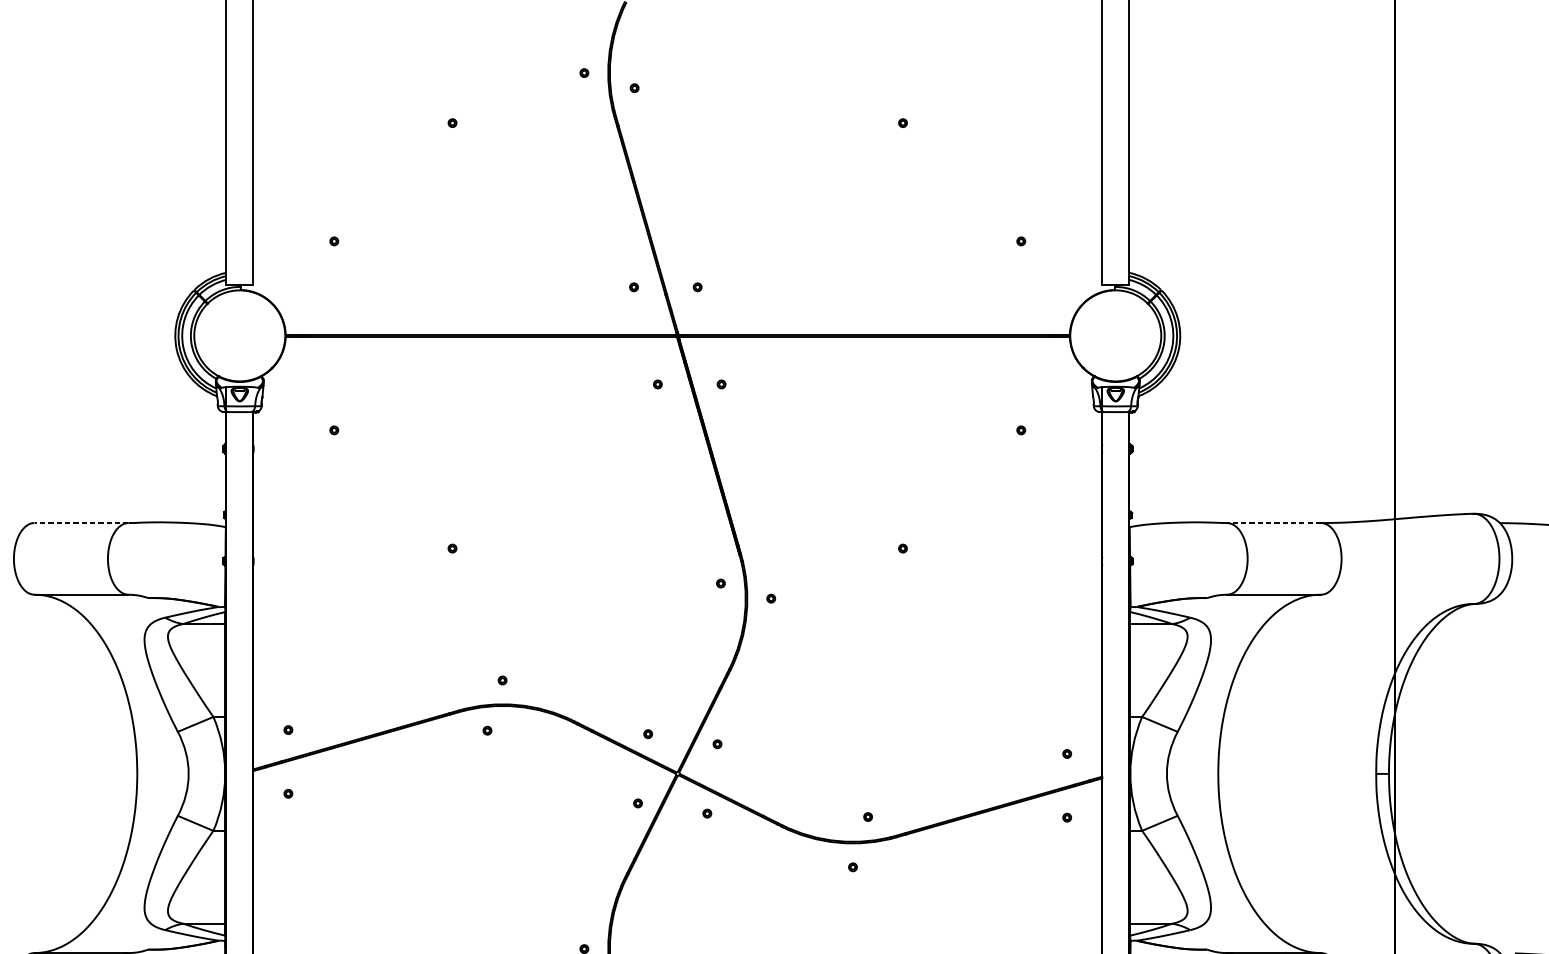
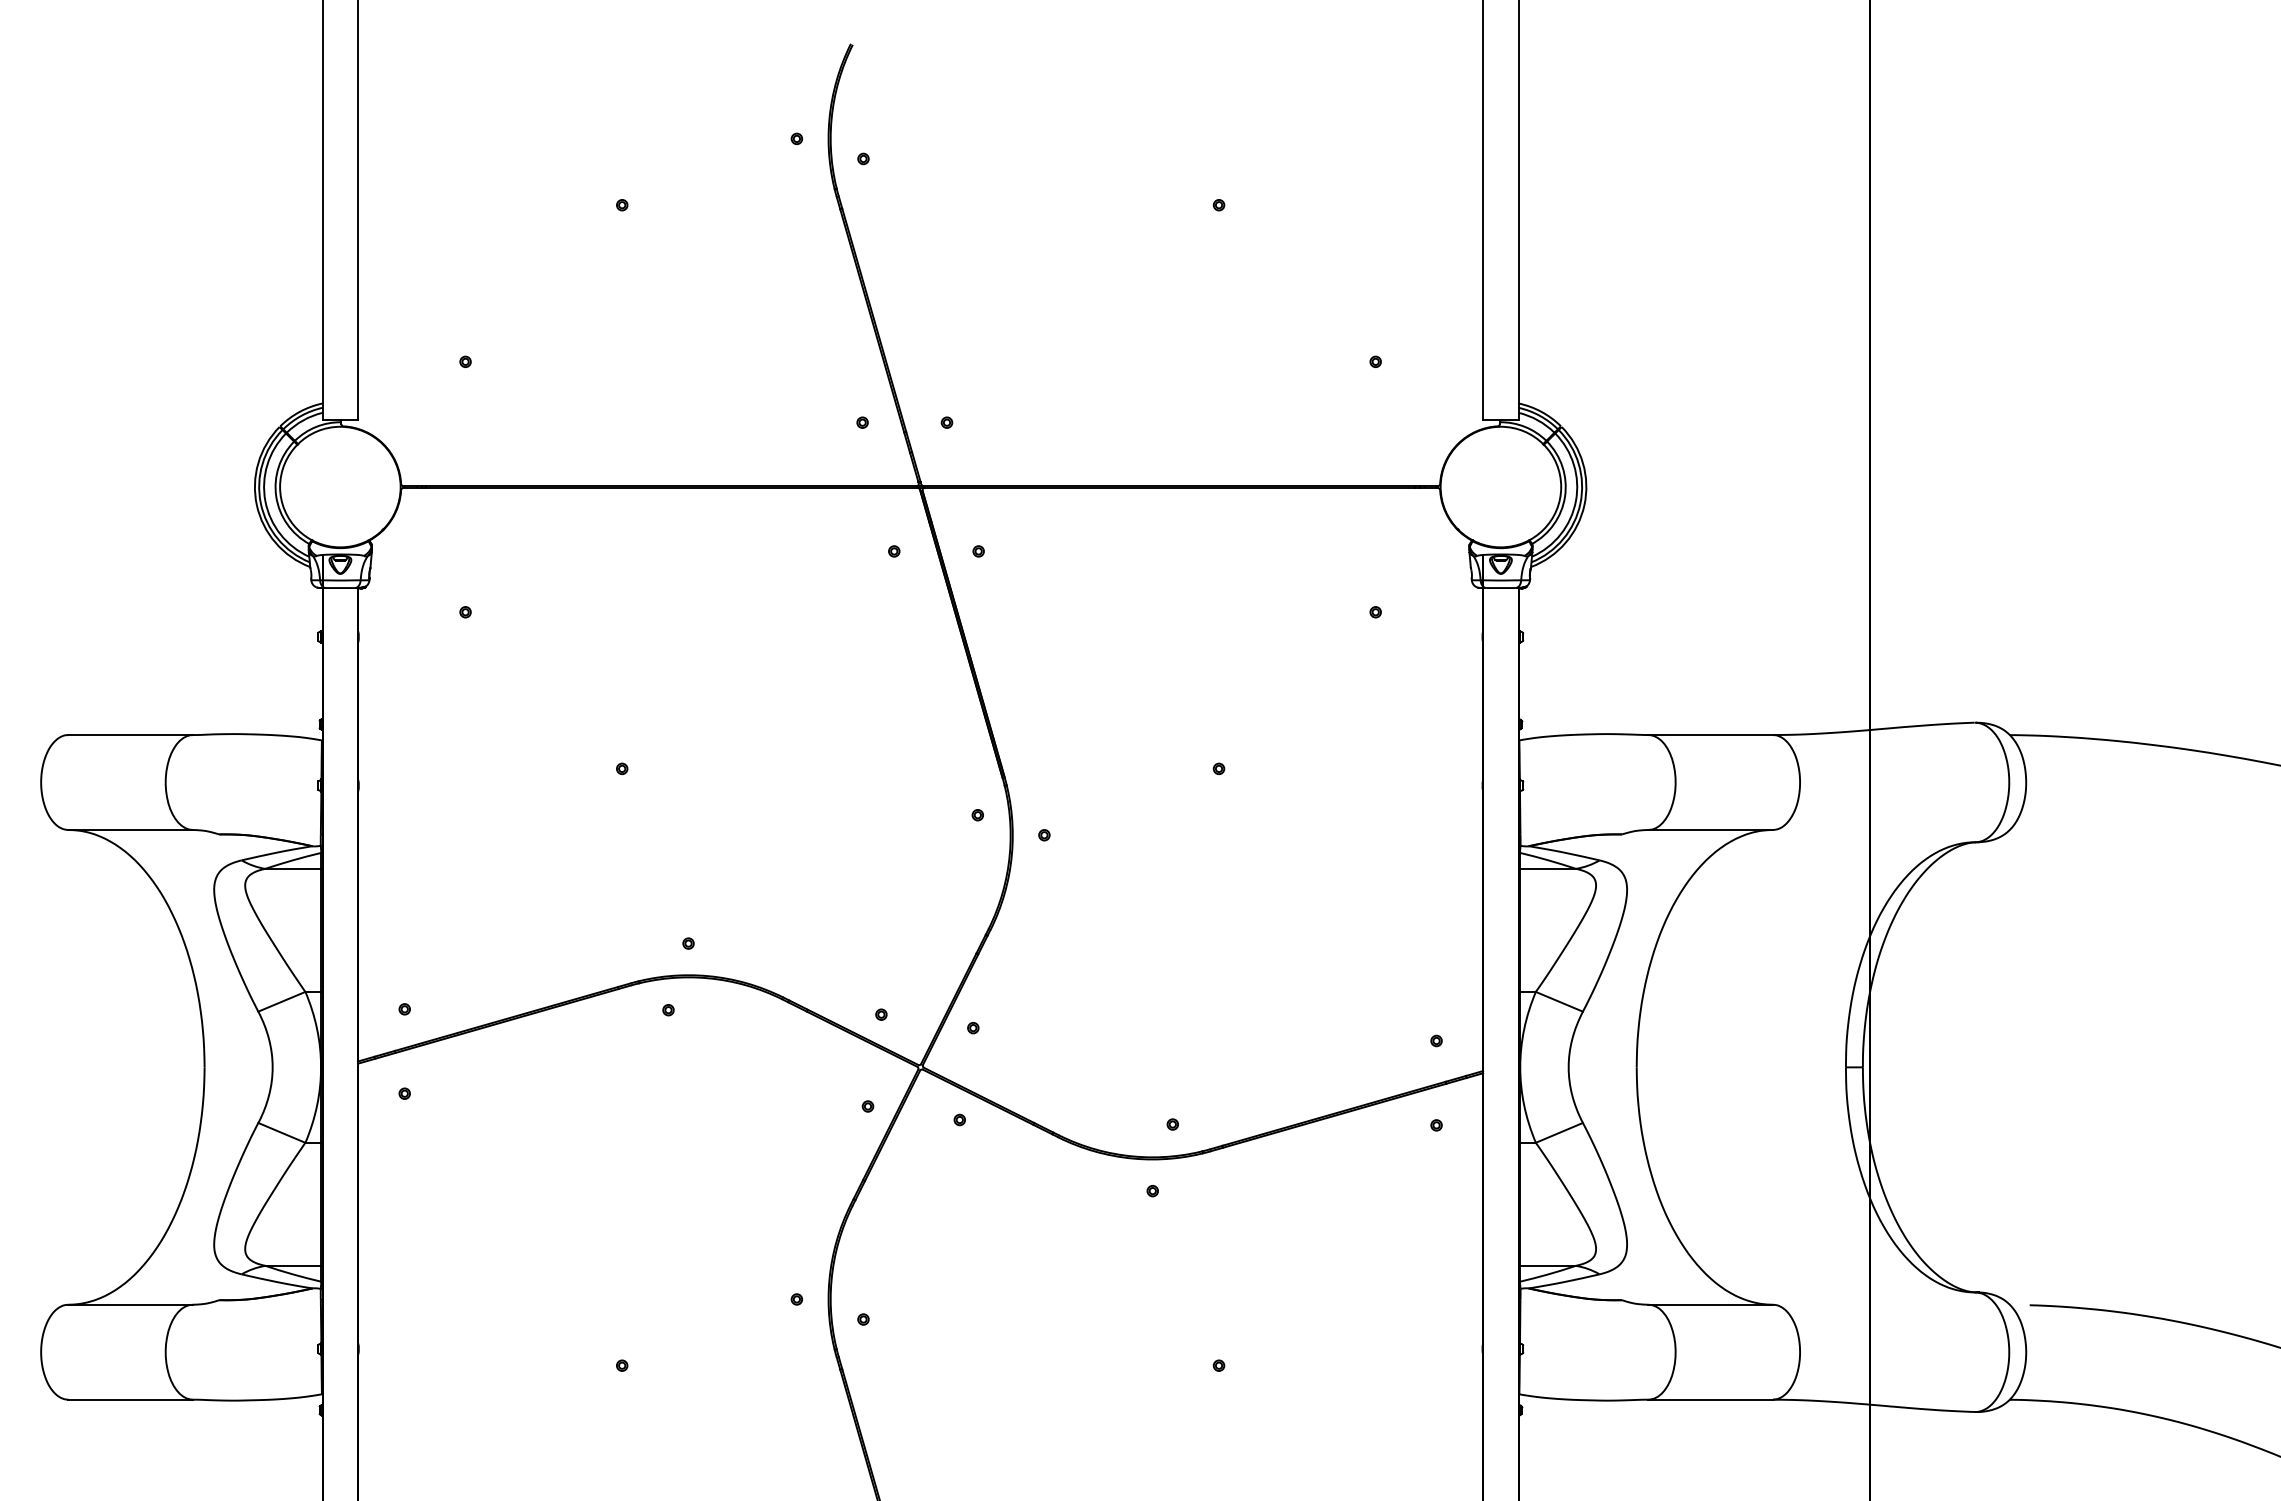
line: (81, 523) -> (130, 735), dashed -> solid
line: (1273, 523) -> (1710, 735), dashed -> solid

